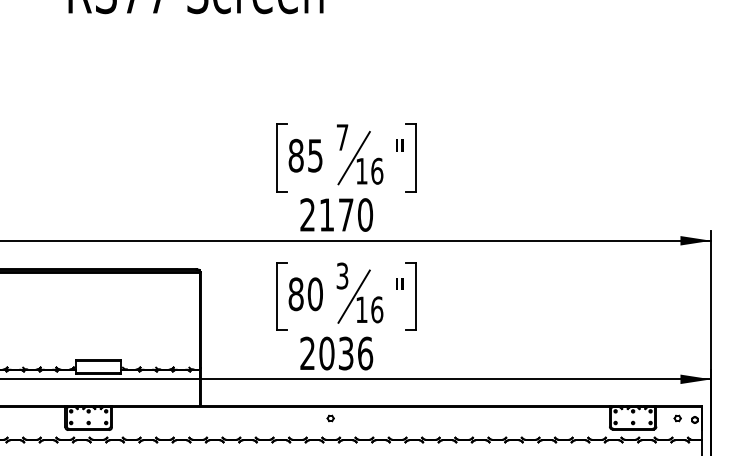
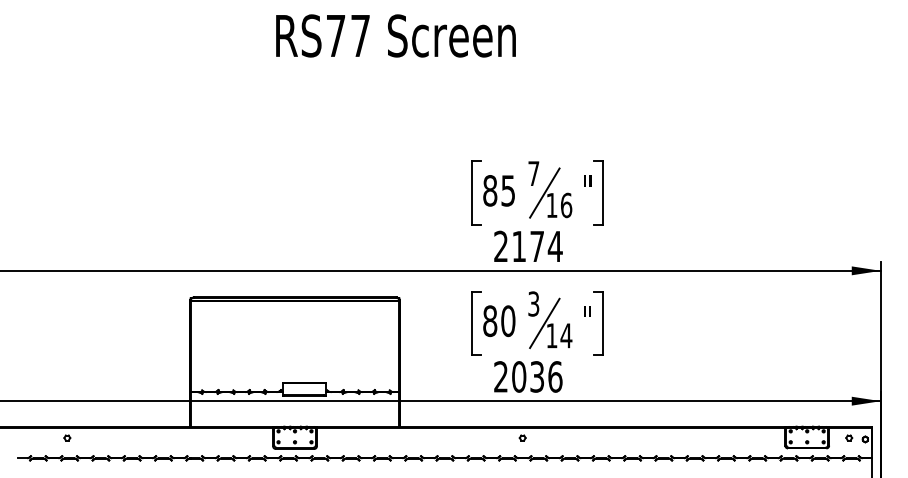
text: (364, 214) -> (554, 246), 2170 -> 2174
text: (377, 309) -> (566, 335), 16 -> 14

